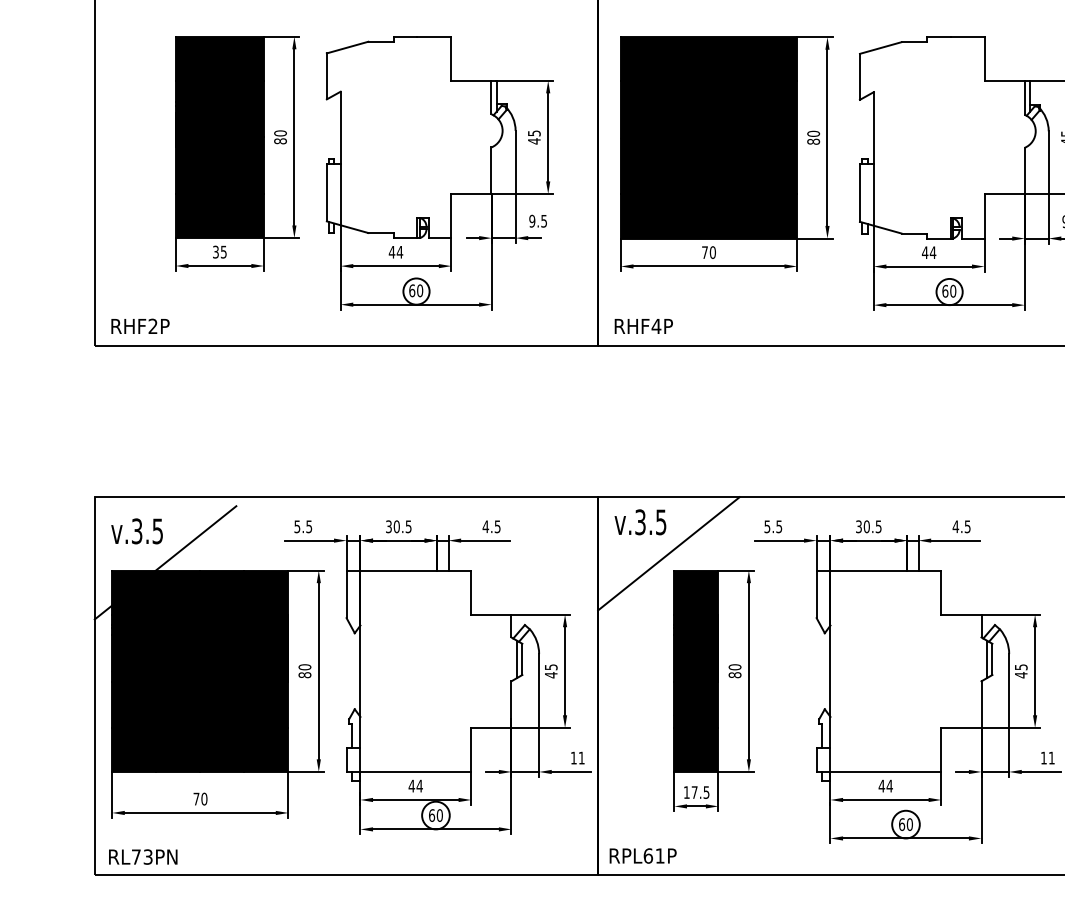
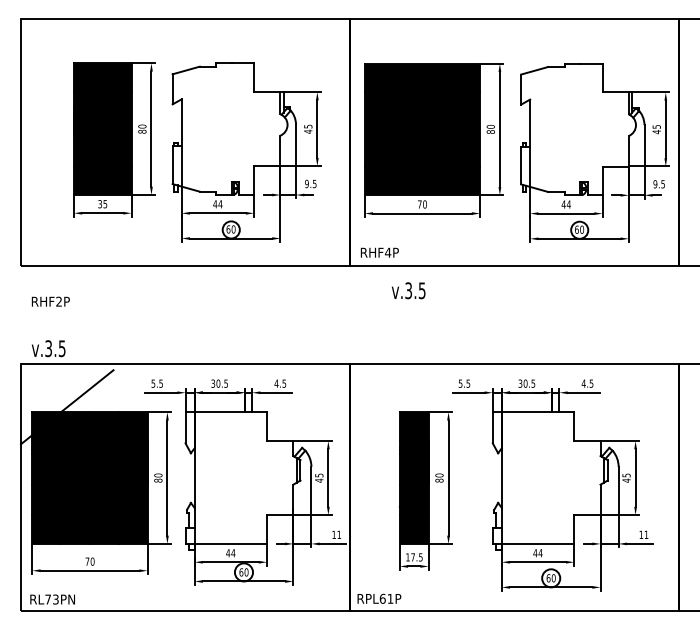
text: (139, 326) -> (50, 301), moved
text: (640, 521) -> (408, 290), moved
text: (136, 531) -> (48, 348), moved
line: (669, 554) -> (396, 401), removed

